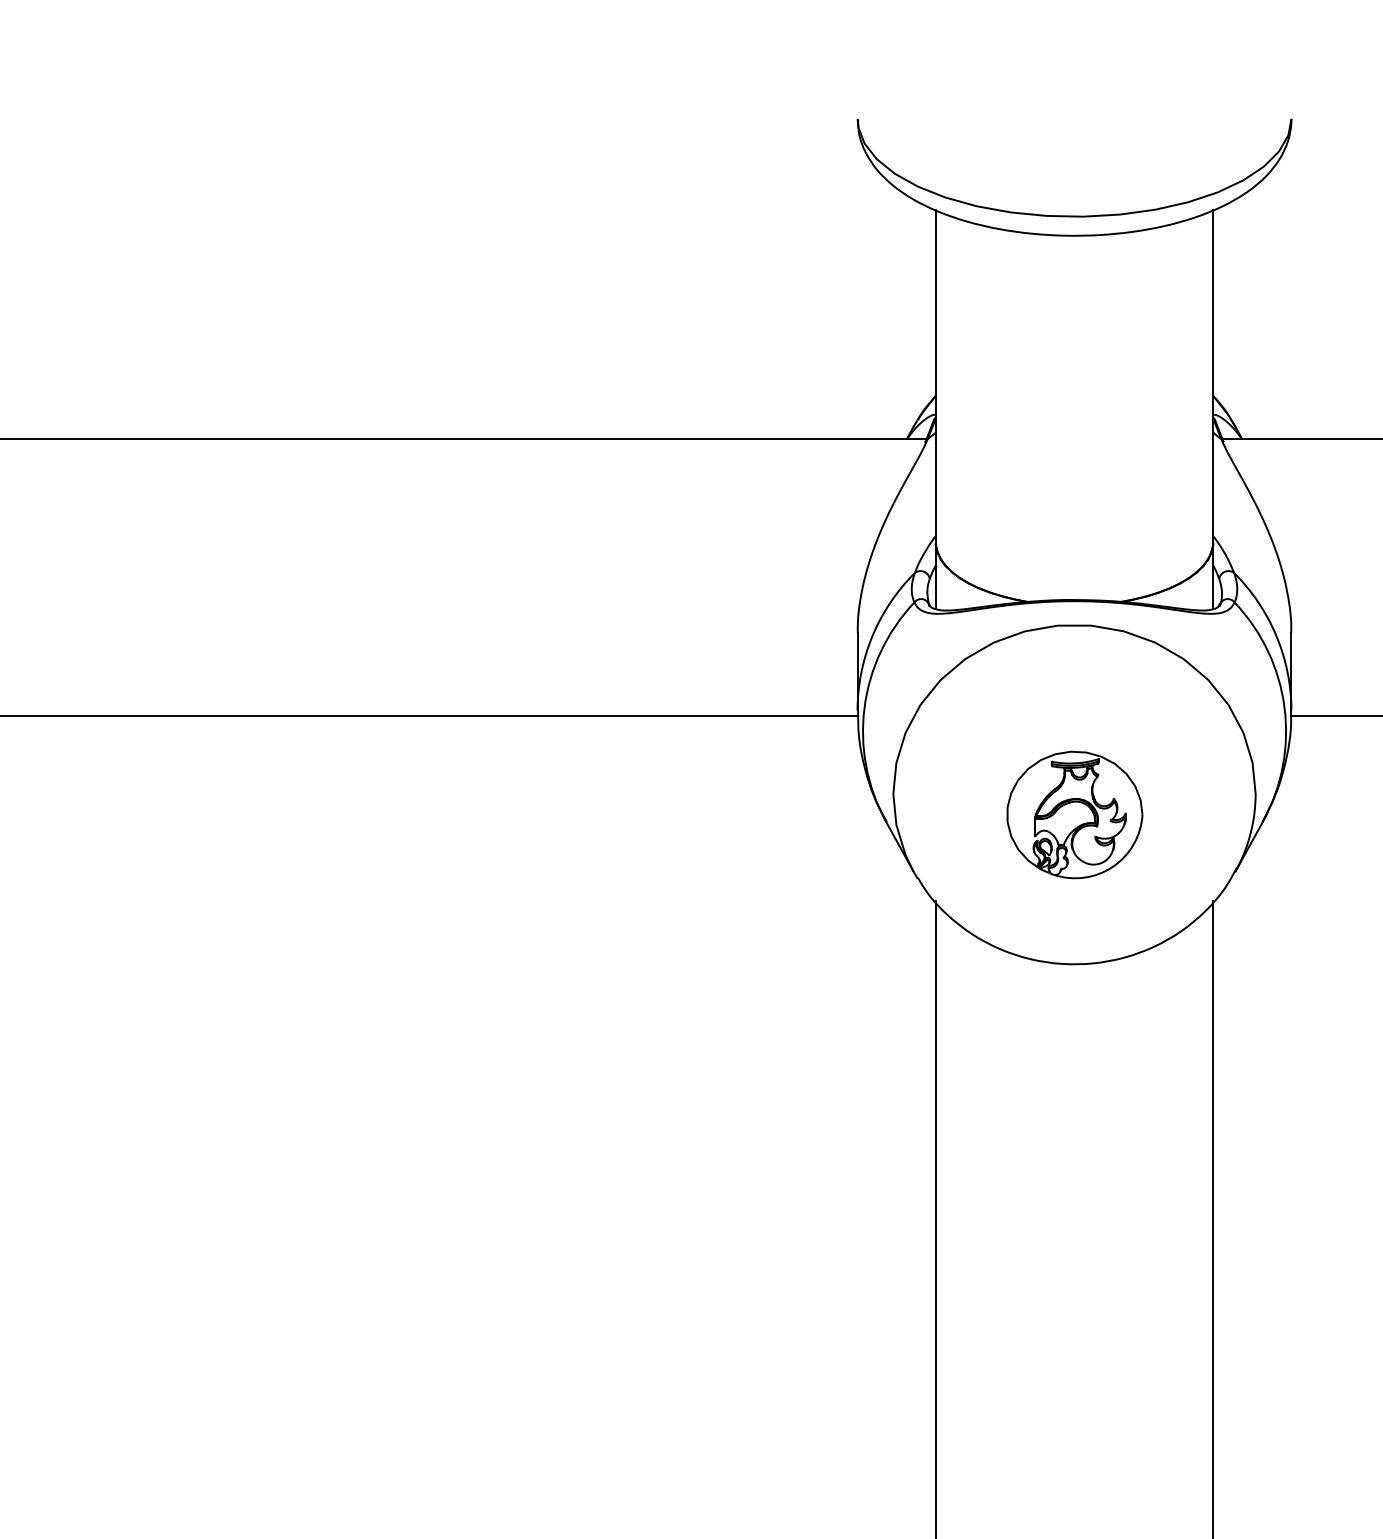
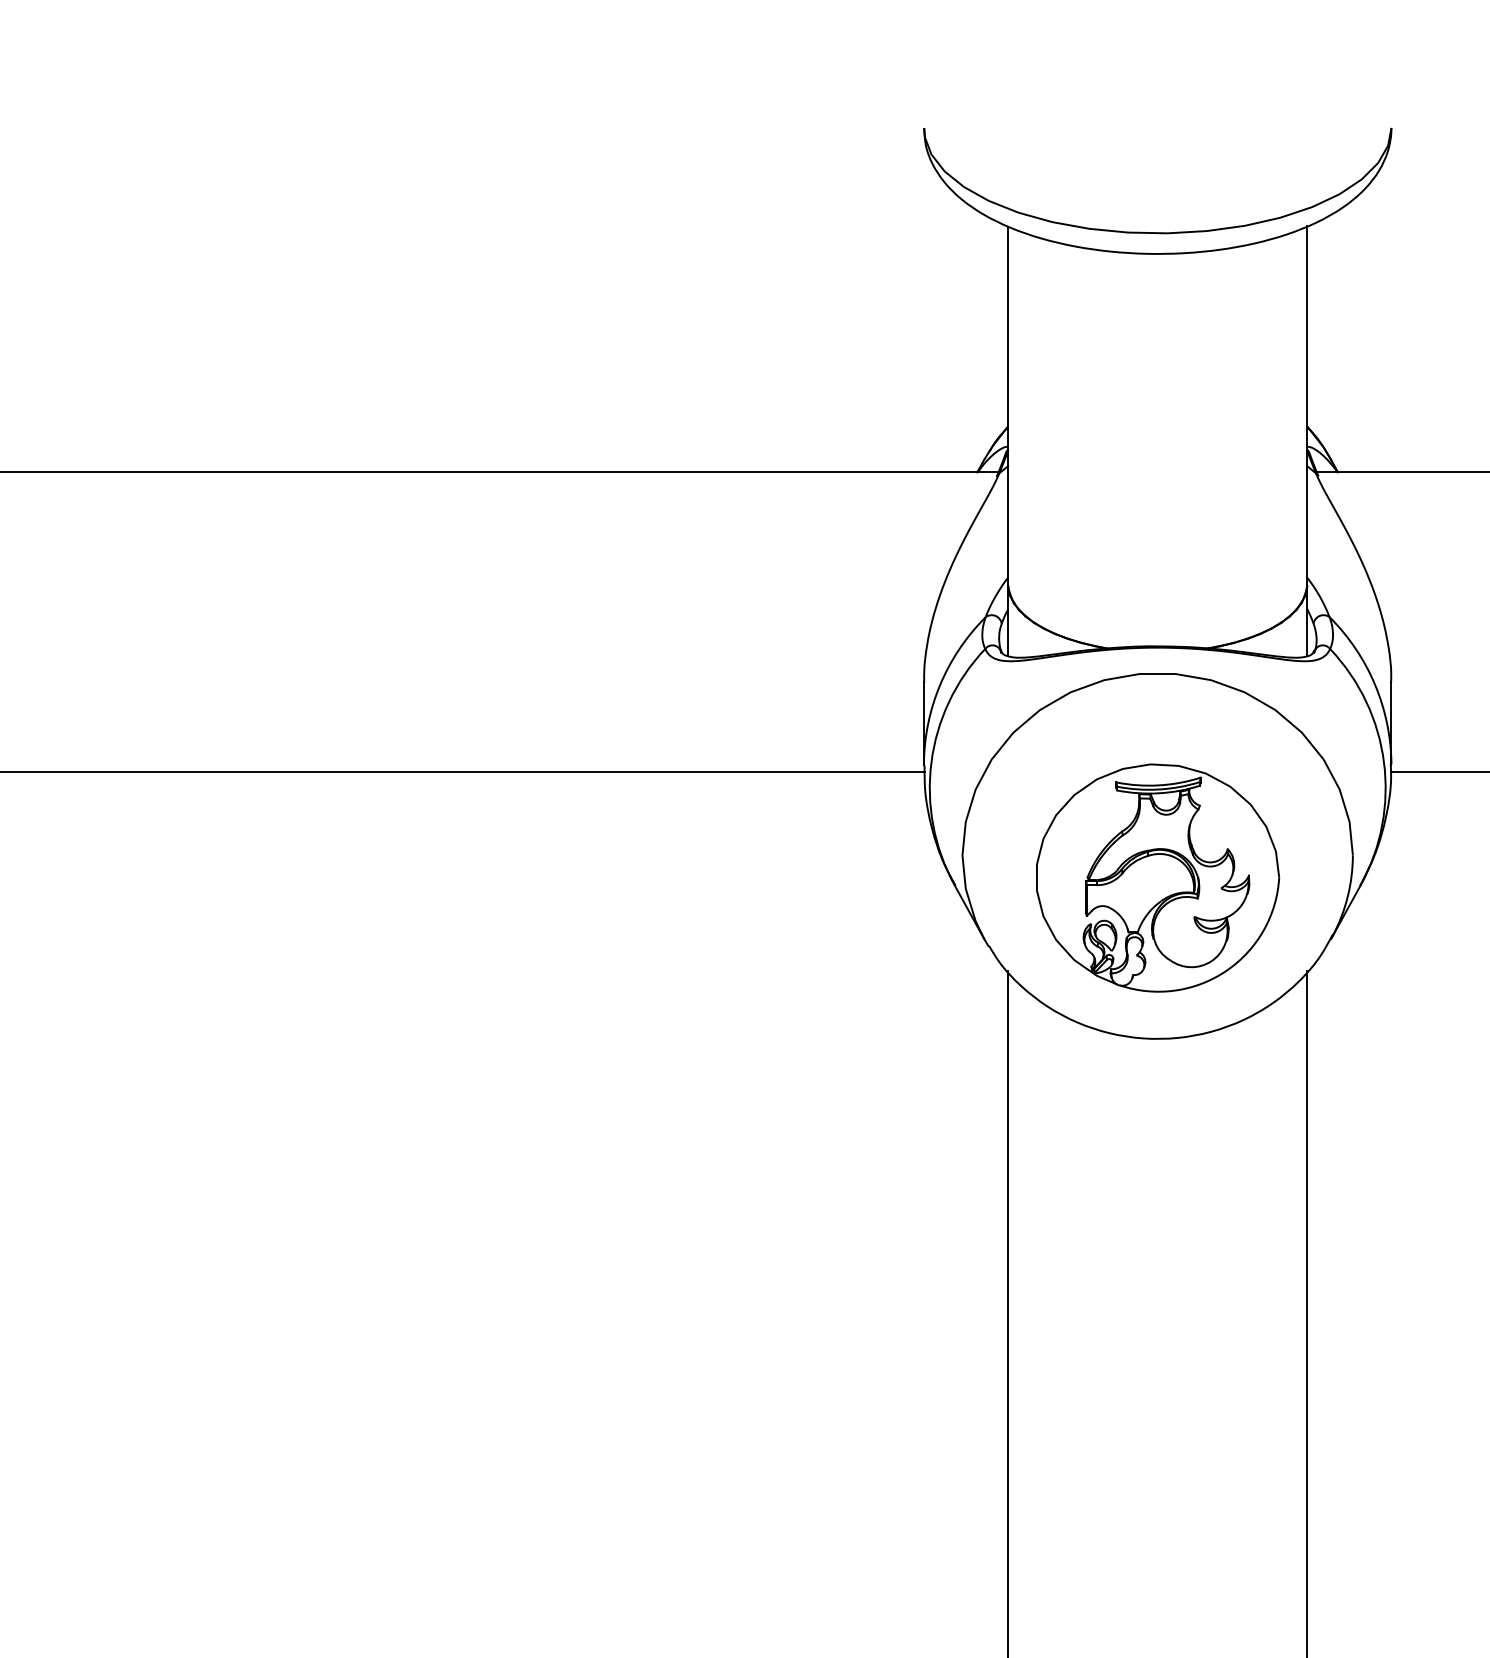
part: (1075, 814) -> (1158, 877), size x1.67

